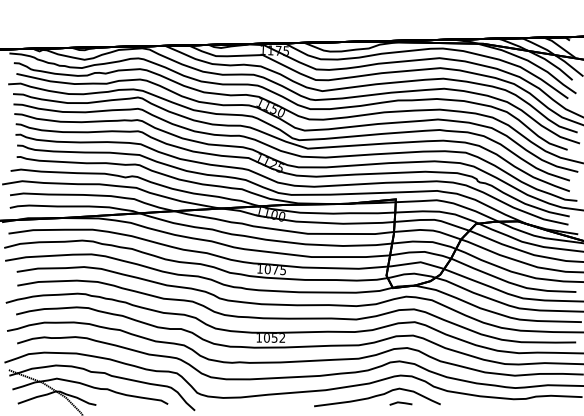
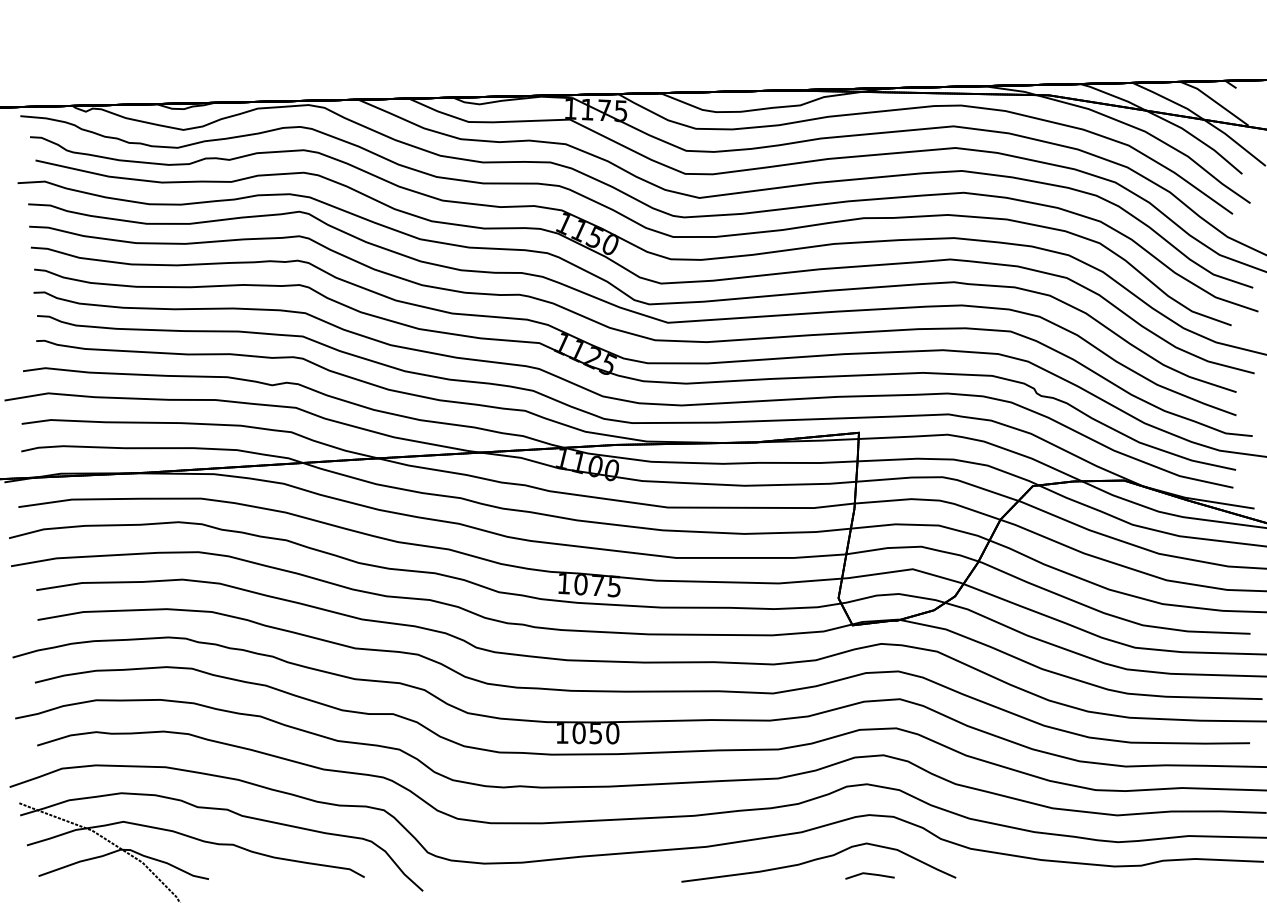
text: (282, 337) -> (612, 732), 1052 -> 1050

